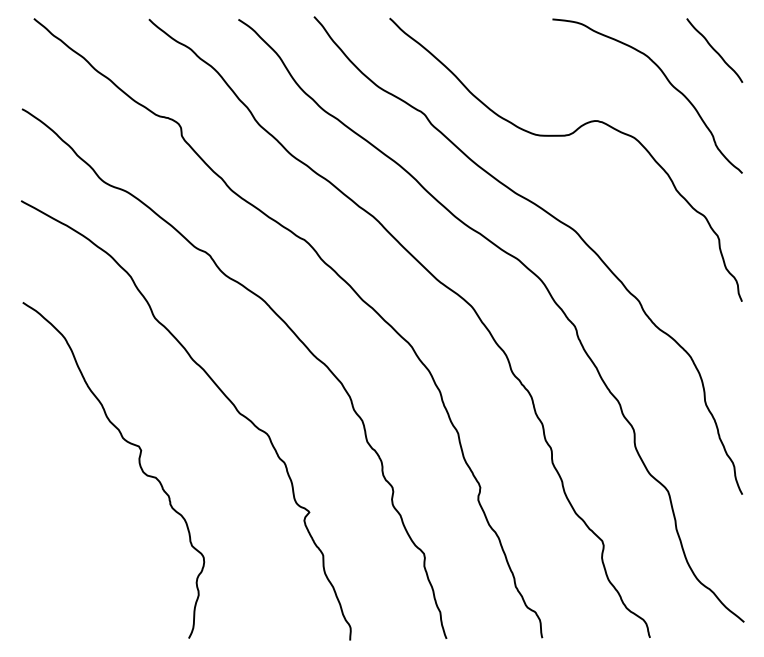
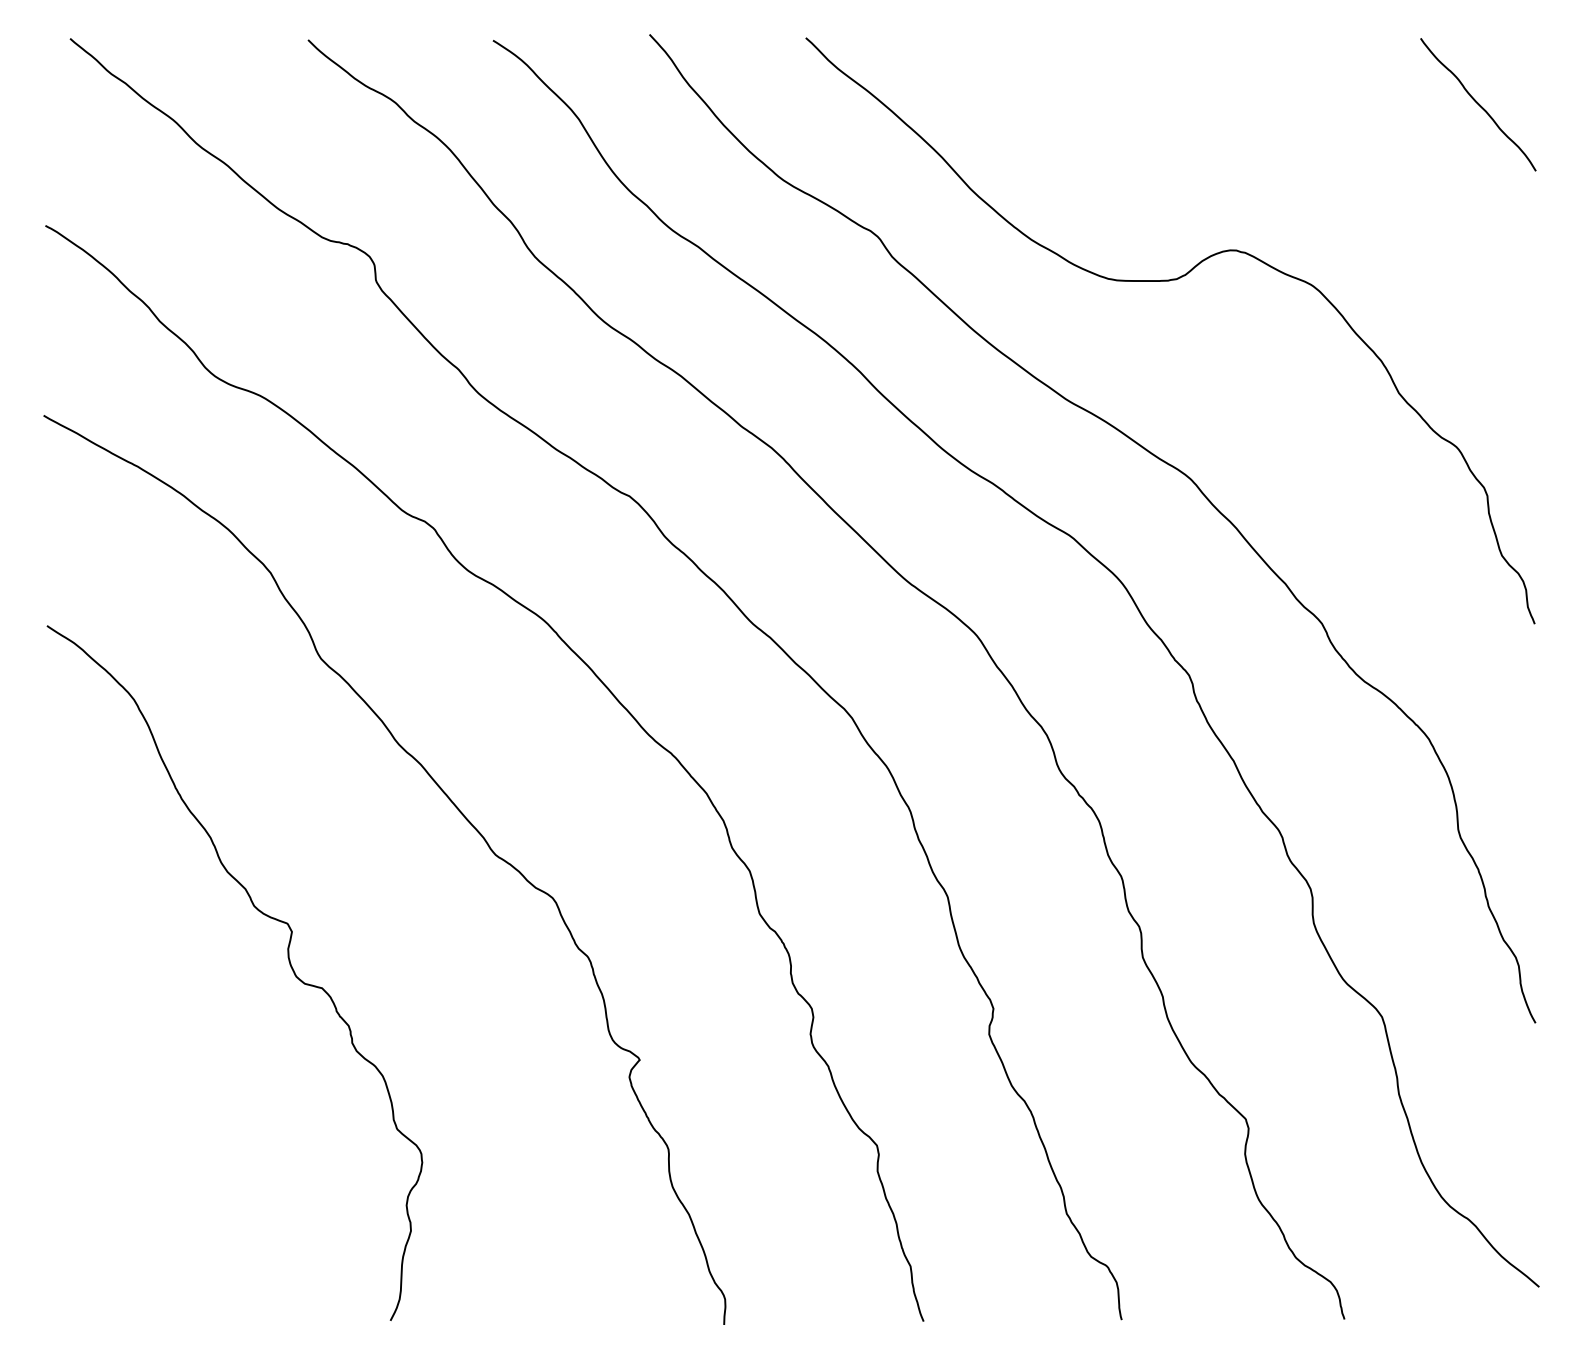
curve: (667, 81) -> (1380, 168), removed

